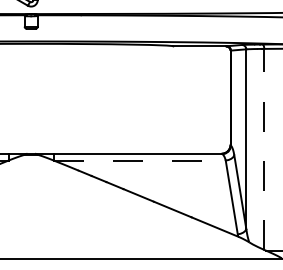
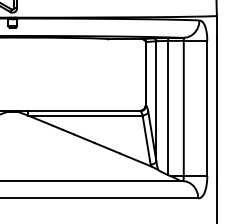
line: (264, 148) -> (168, 107), dashed -> solid
line: (140, 160) -> (85, 115), dashed -> solid

